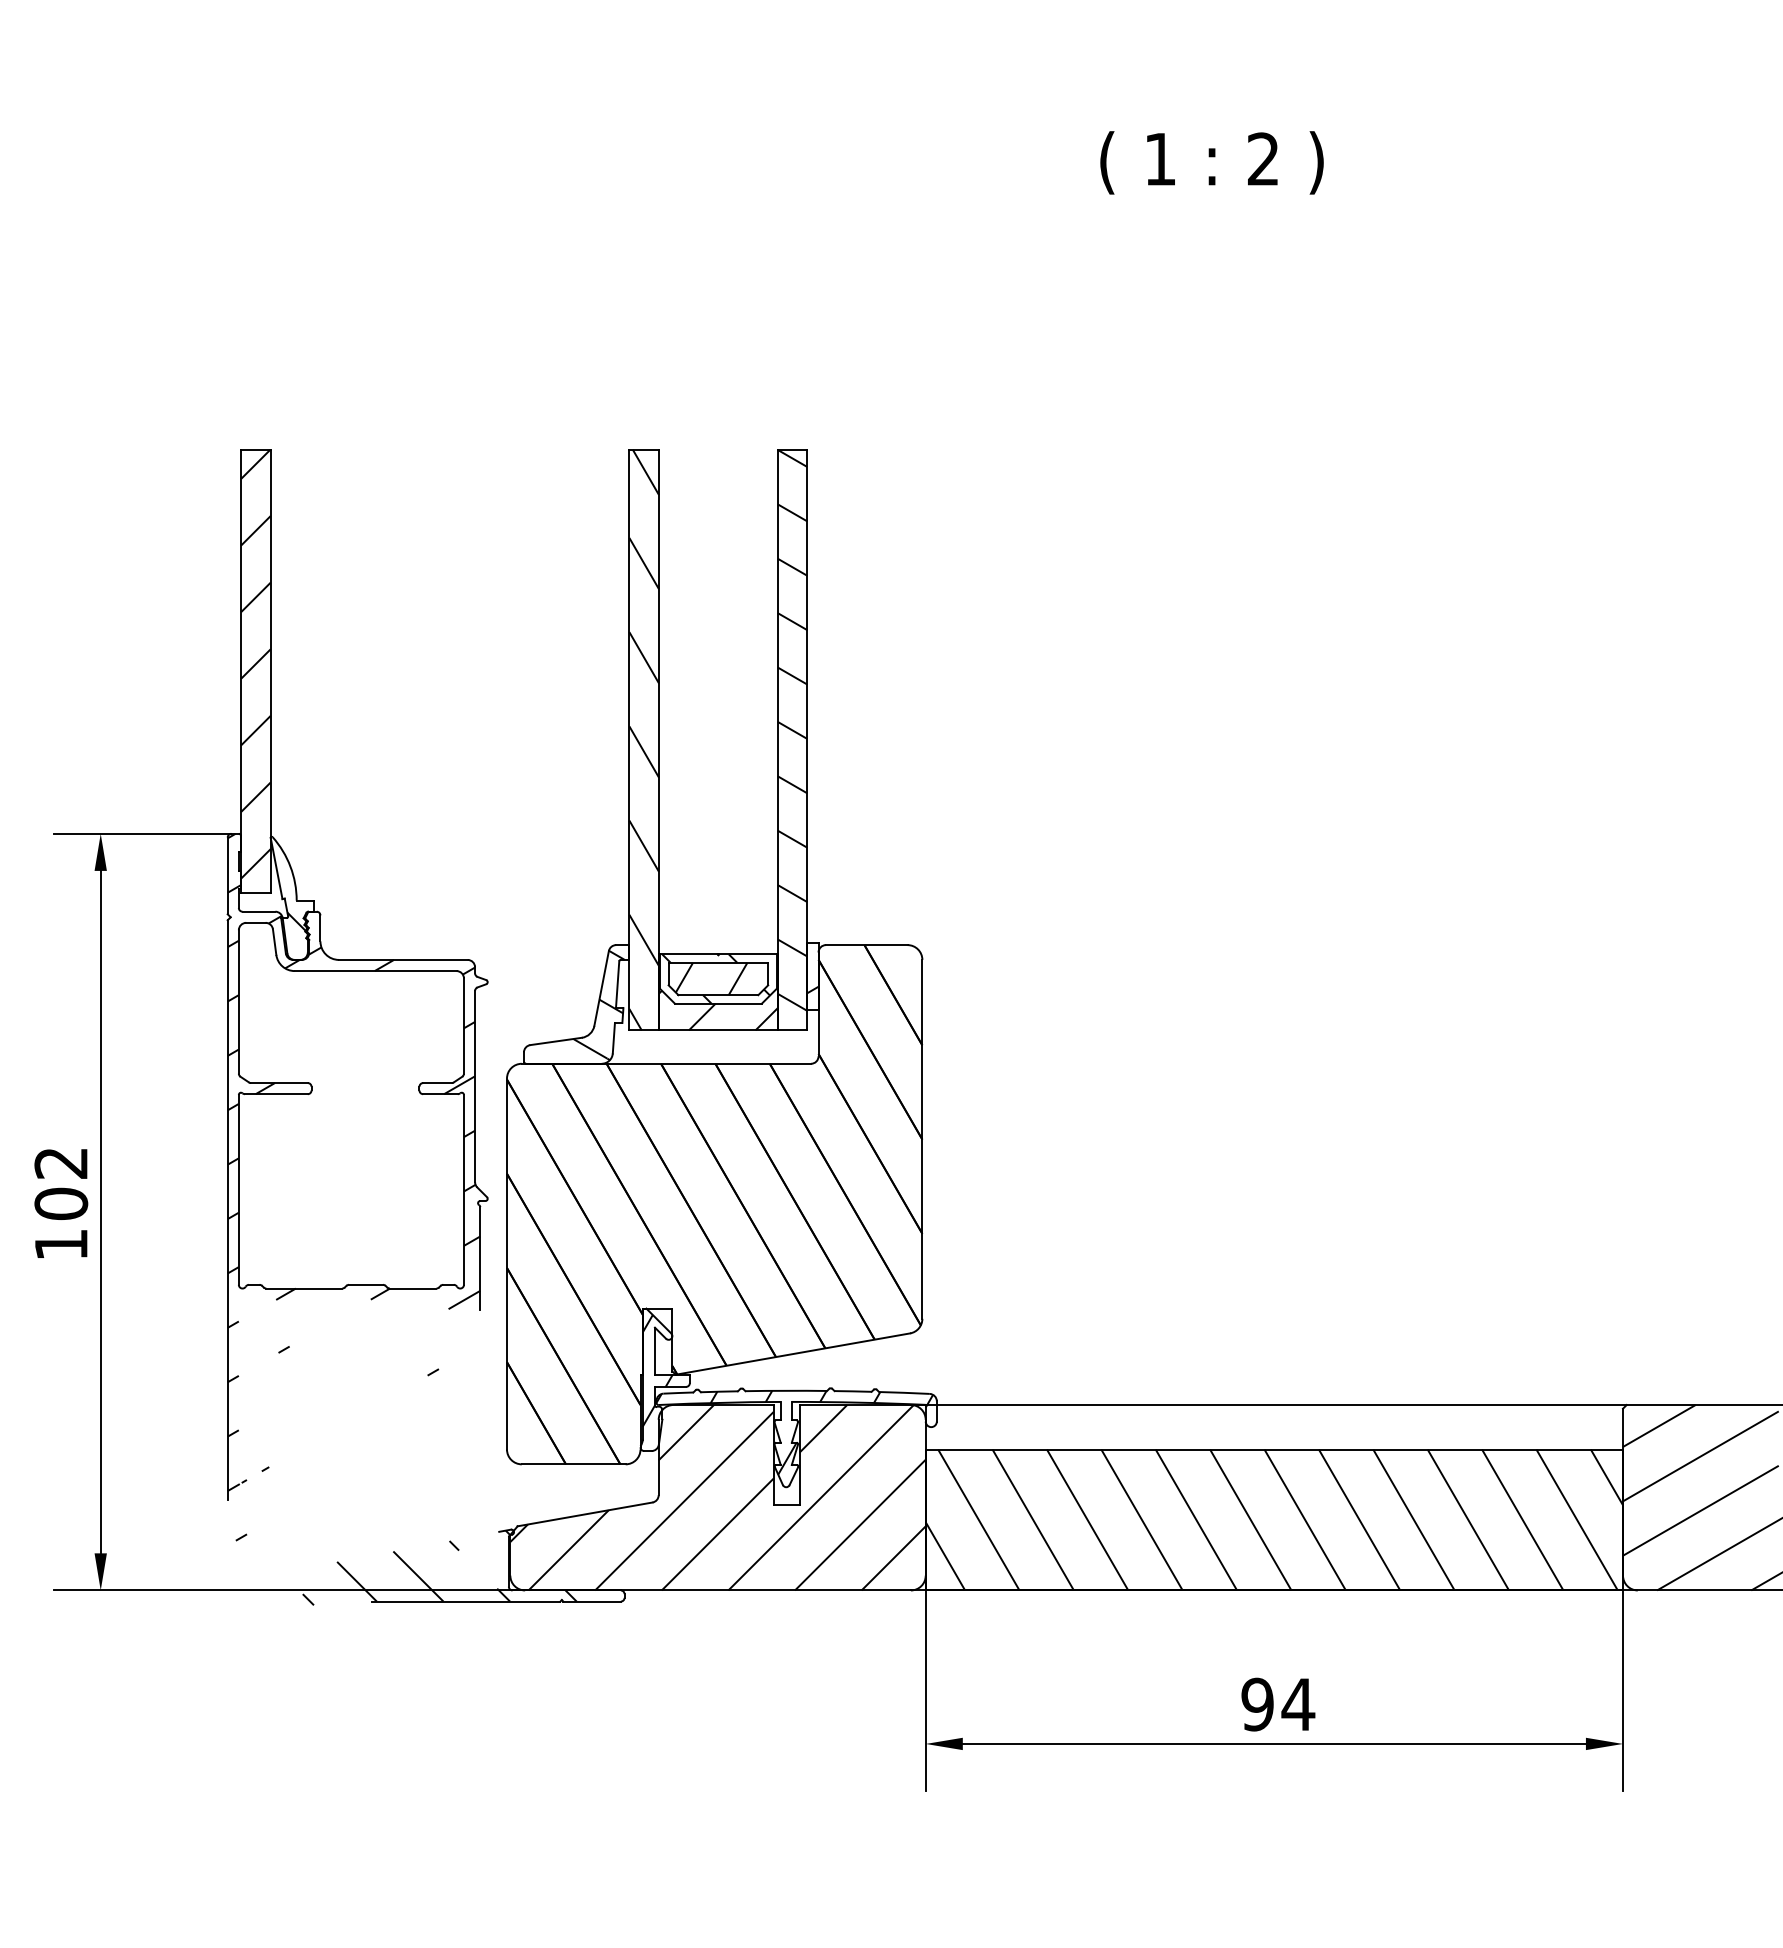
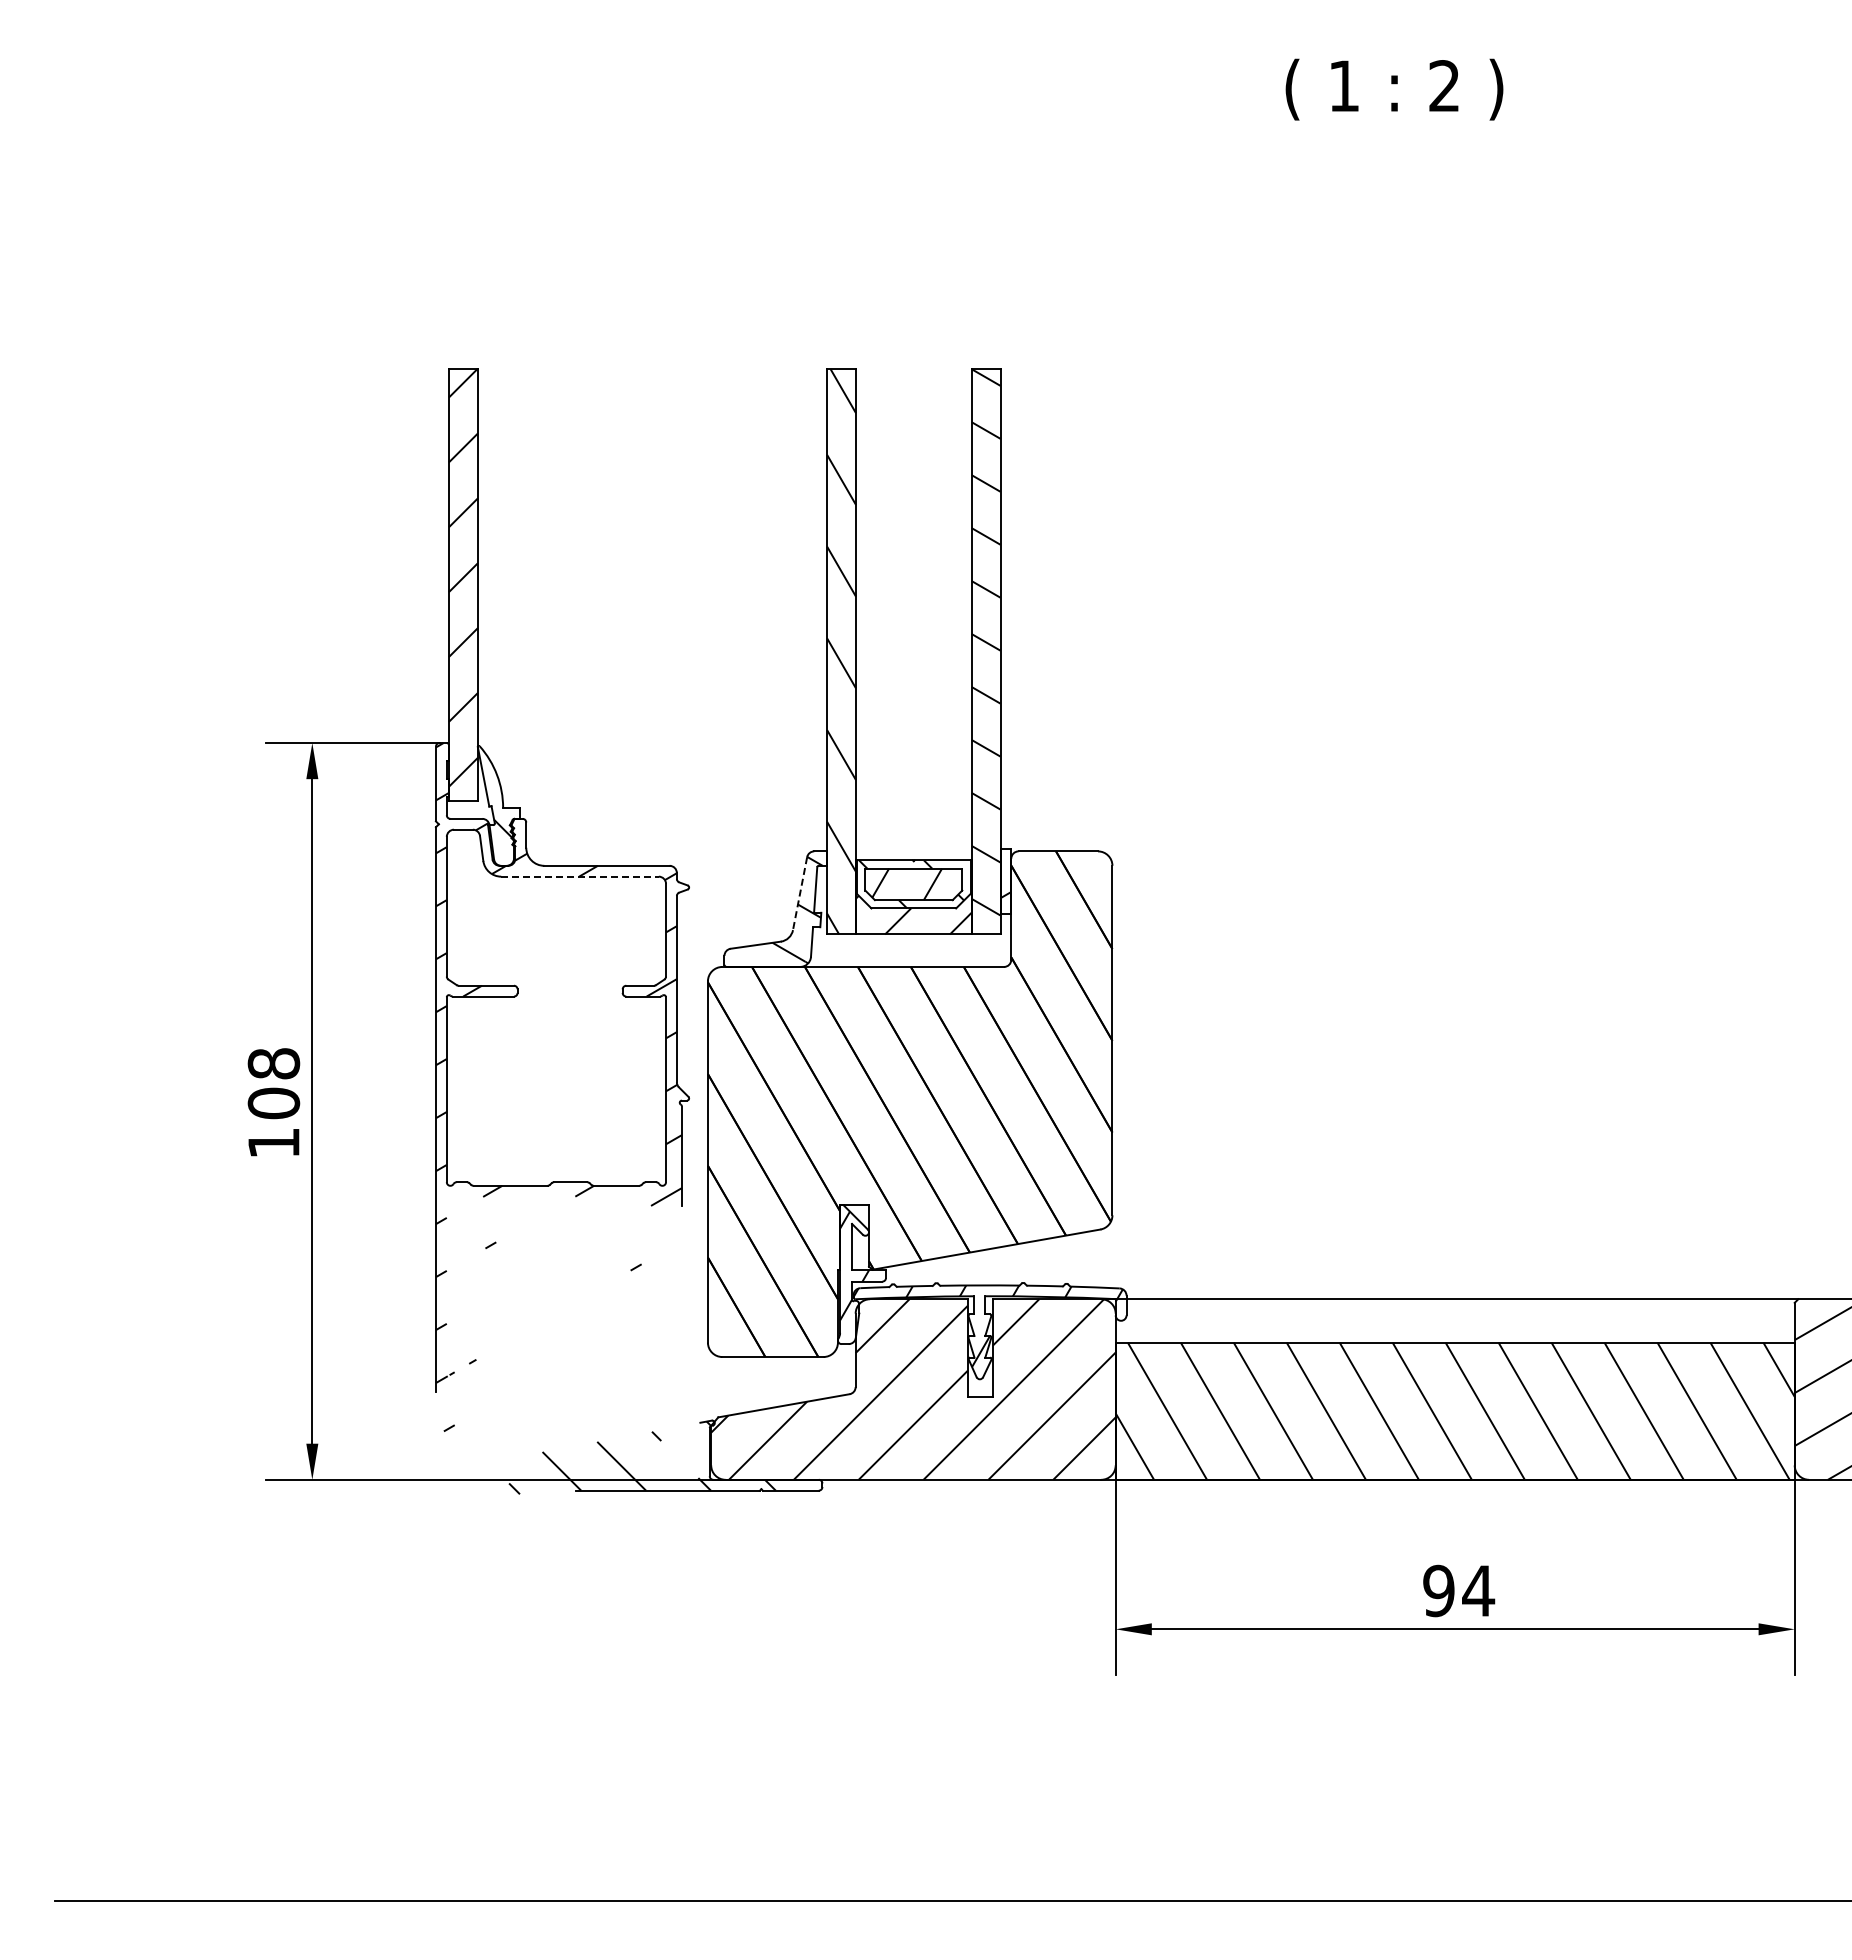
line: (376, 970) -> (580, 876), solid -> dashed
line: (601, 989) -> (799, 894), solid -> dashed
text: (60, 1162) -> (273, 1063), 102 -> 108

